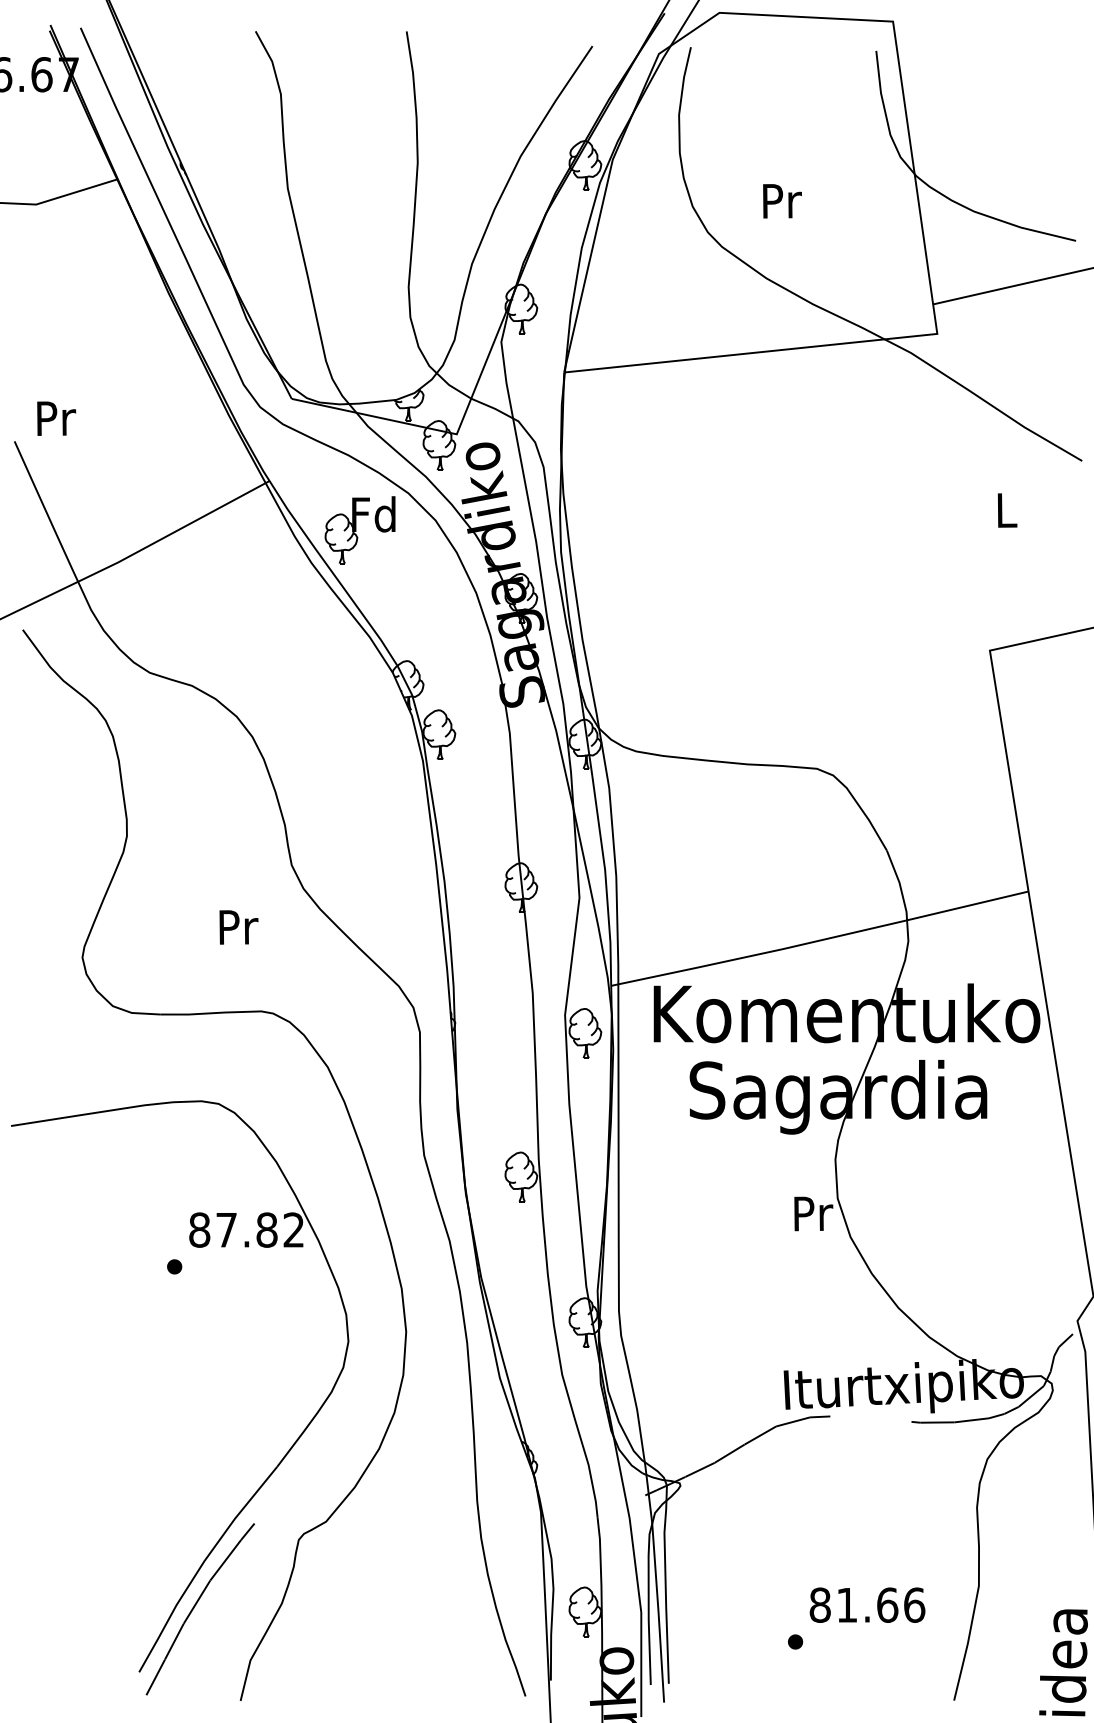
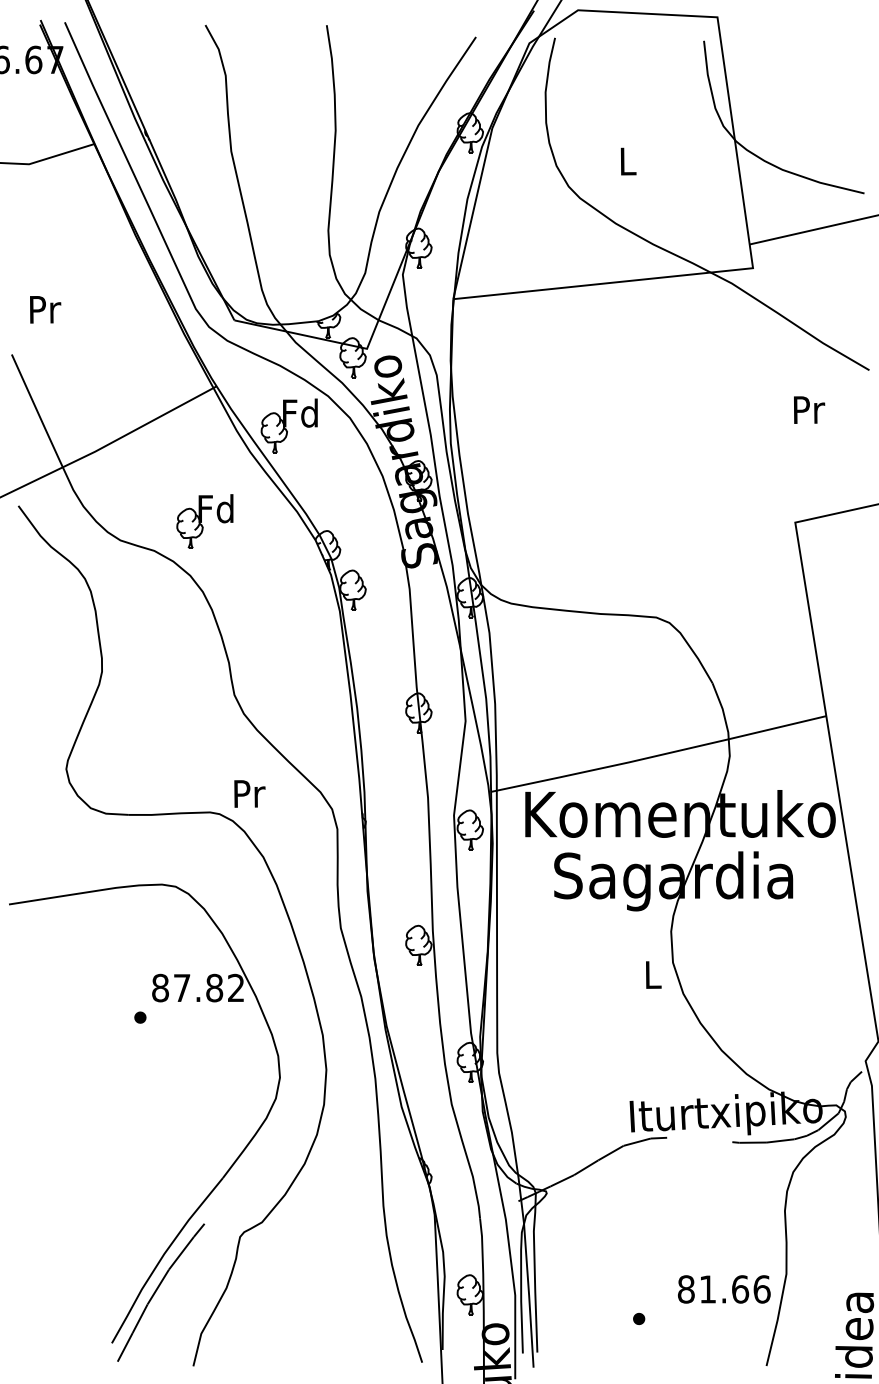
text: (782, 201) -> (628, 161), Pr -> L
text: (56, 418) -> (45, 309), moved
text: (1007, 510) -> (809, 410), L -> Pr
part: (254, 649) -> (204, 521), added
text: (238, 927) -> (249, 794), moved
text: (813, 1213) -> (653, 974), Pr -> L
text: (867, 1604) -> (724, 1288), moved

